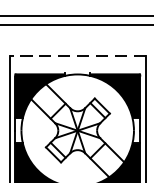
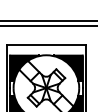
line: (77, 55) -> (46, 44), dashed -> solid

